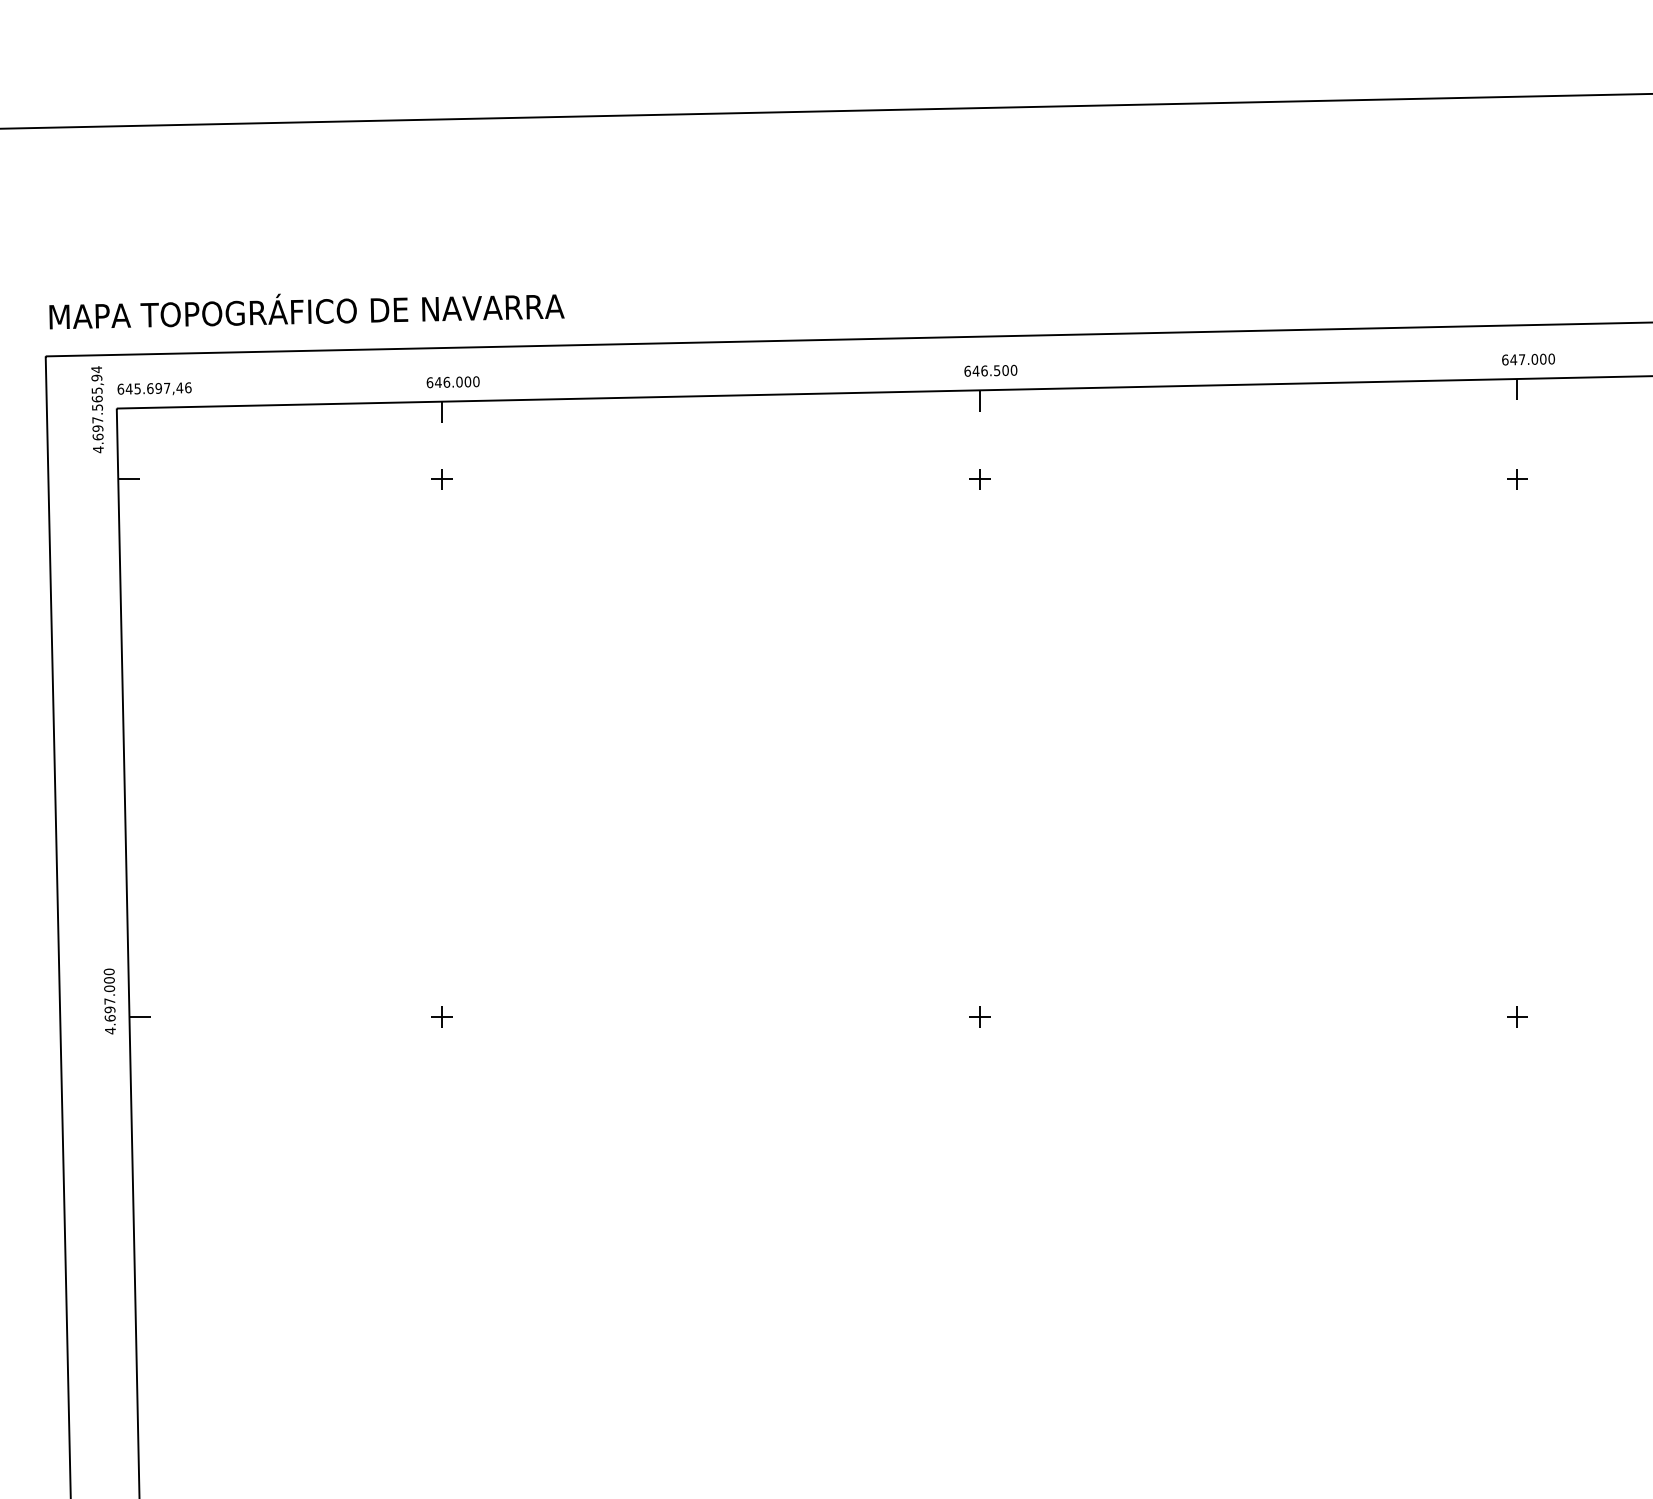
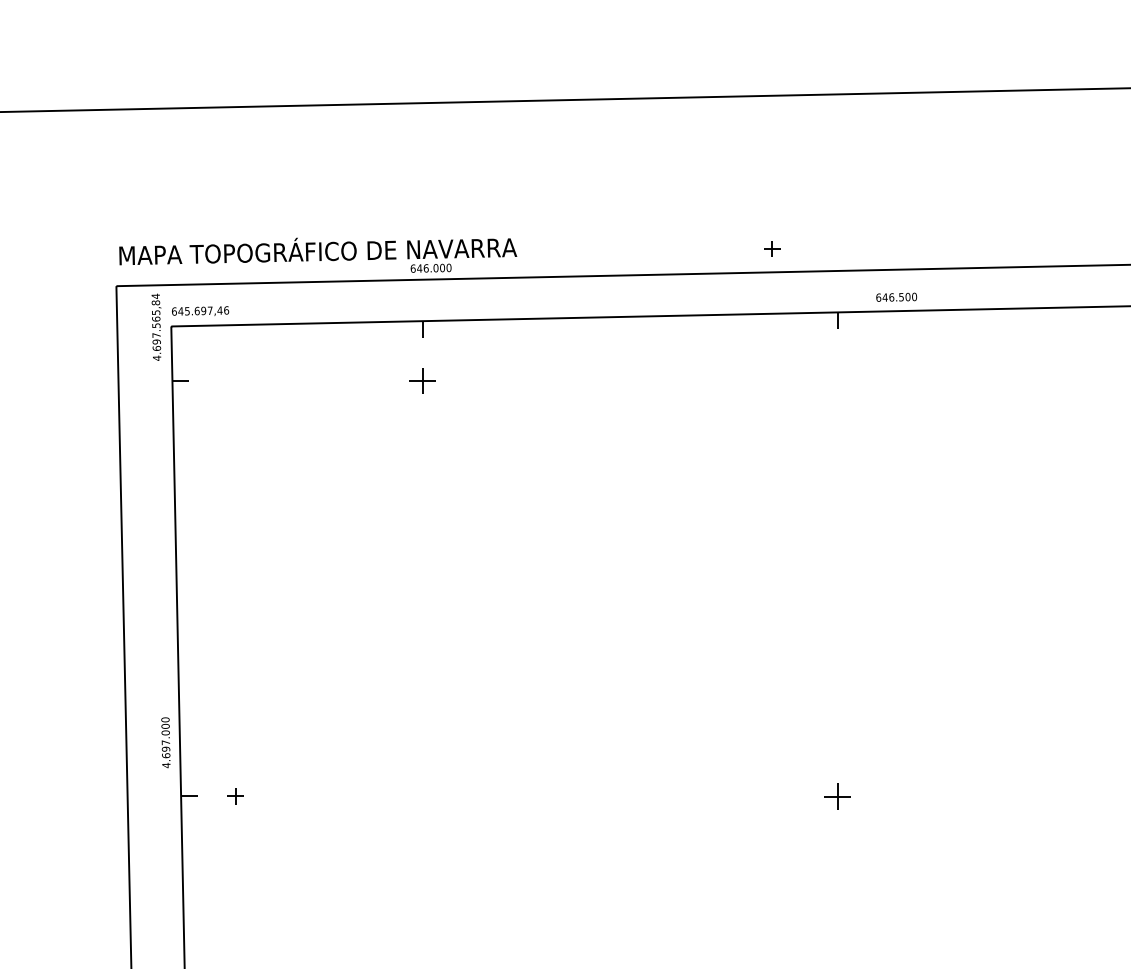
text: (990, 370) -> (896, 297), moved
text: (96, 377) -> (155, 302), 4.697.565,94 -> 4.697.565,84
text: (452, 382) -> (430, 268), moved
part: (441, 479) -> (422, 381), size x1.6
part: (979, 479) -> (772, 249), moved
text: (109, 1001) -> (165, 742), moved
part: (441, 1016) -> (235, 796), moved
part: (979, 1016) -> (837, 796), size x1.6

